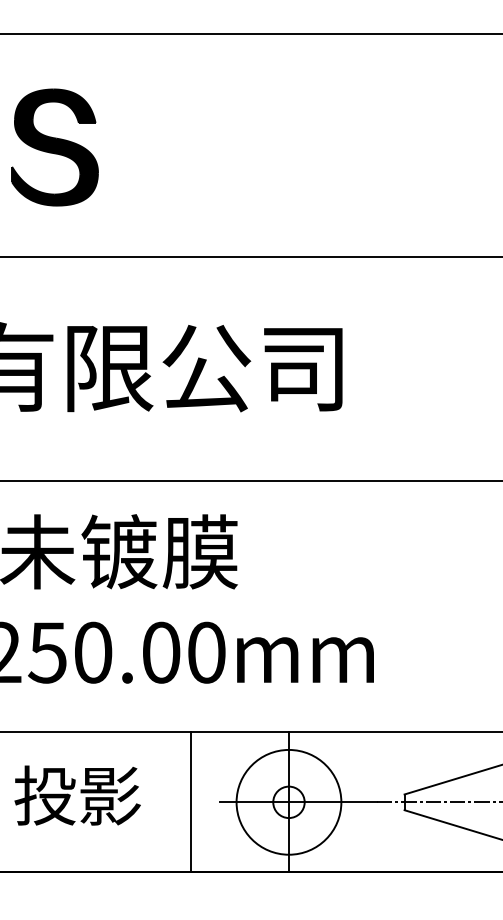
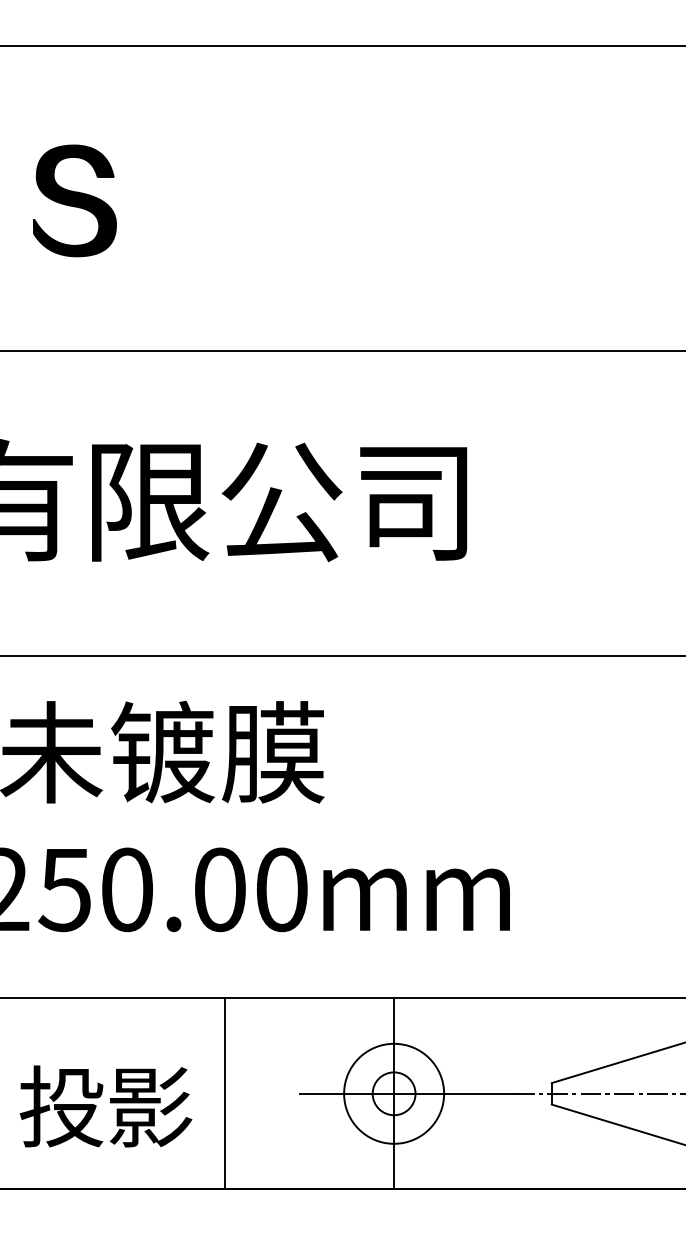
part: (54, 147) -> (74, 200), size x0.7
text: (77, 795) -> (105, 1106), moved
circle: (288, 801) -> (393, 1092), size x0.7
line: (190, 802) -> (224, 1094), moved

